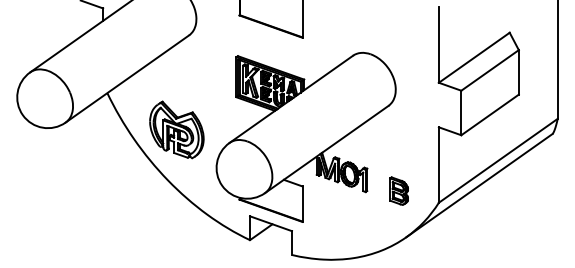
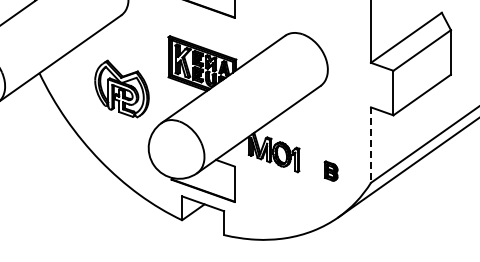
part: (176, 129) -> (121, 88), moved
line: (438, 165) -> (370, 145), solid -> dashed
part: (398, 190) -> (330, 170), size x0.7

